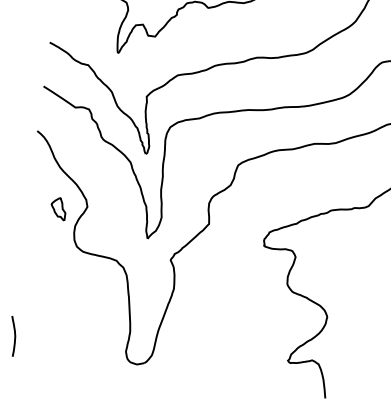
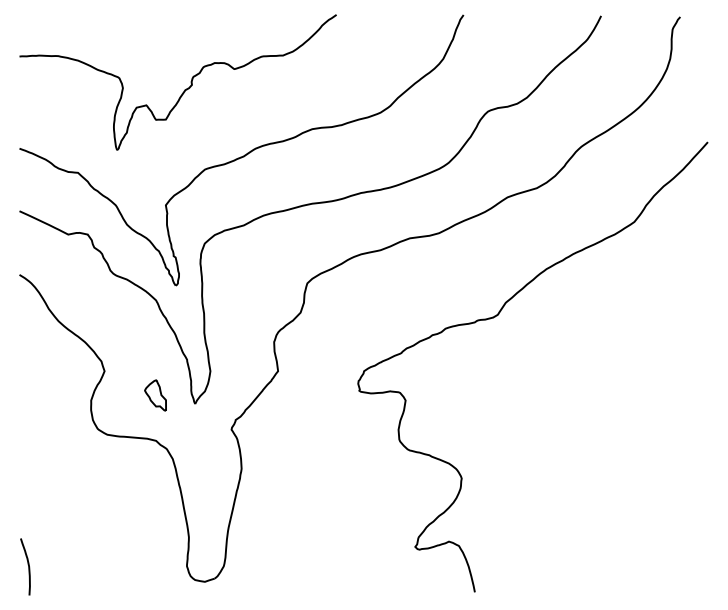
part: (58, 208) -> (155, 395), moved

